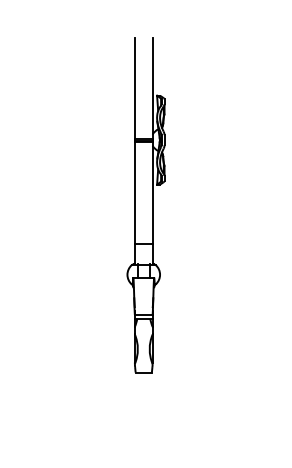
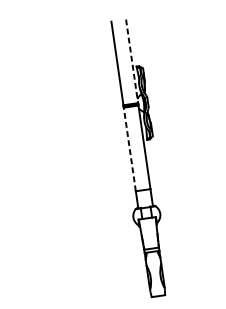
line: (152, 88) -> (131, 61), solid -> dashed
line: (134, 193) -> (129, 149), solid -> dashed

